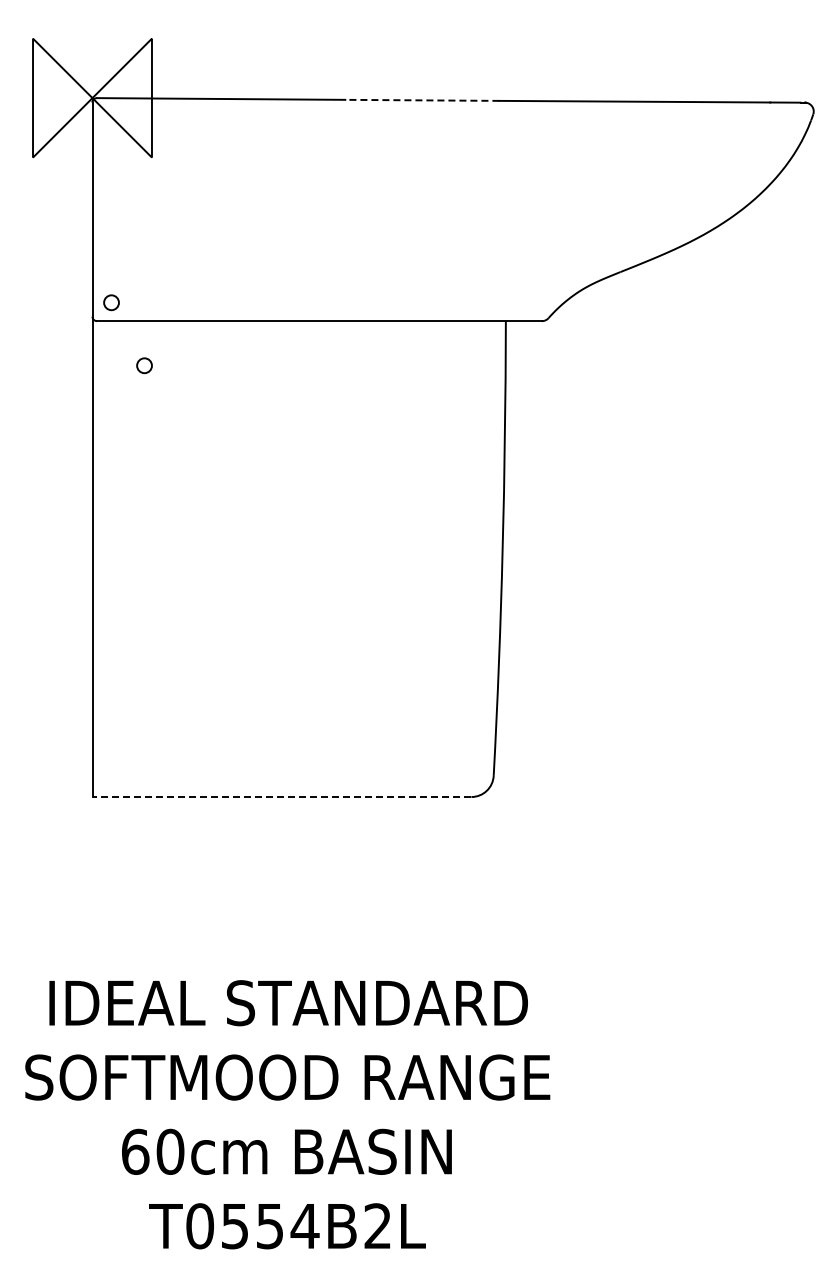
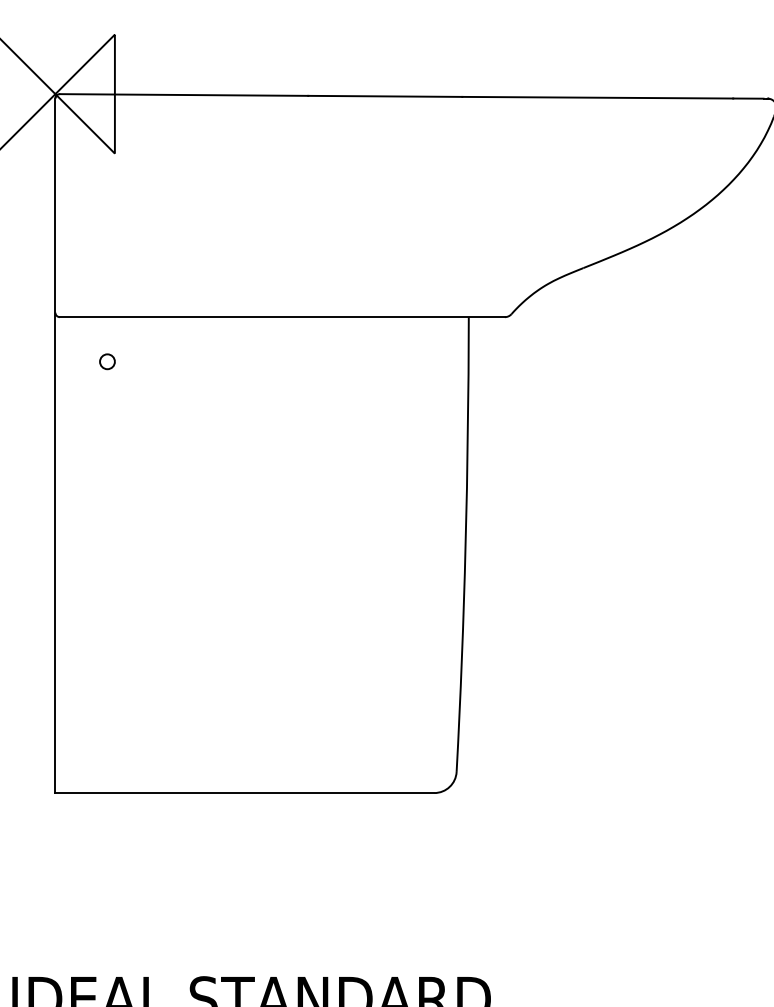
line: (421, 100) -> (384, 96), dashed -> solid
circle: (111, 302) -> (74, 298), removed
line: (281, 797) -> (244, 793), dashed -> solid

